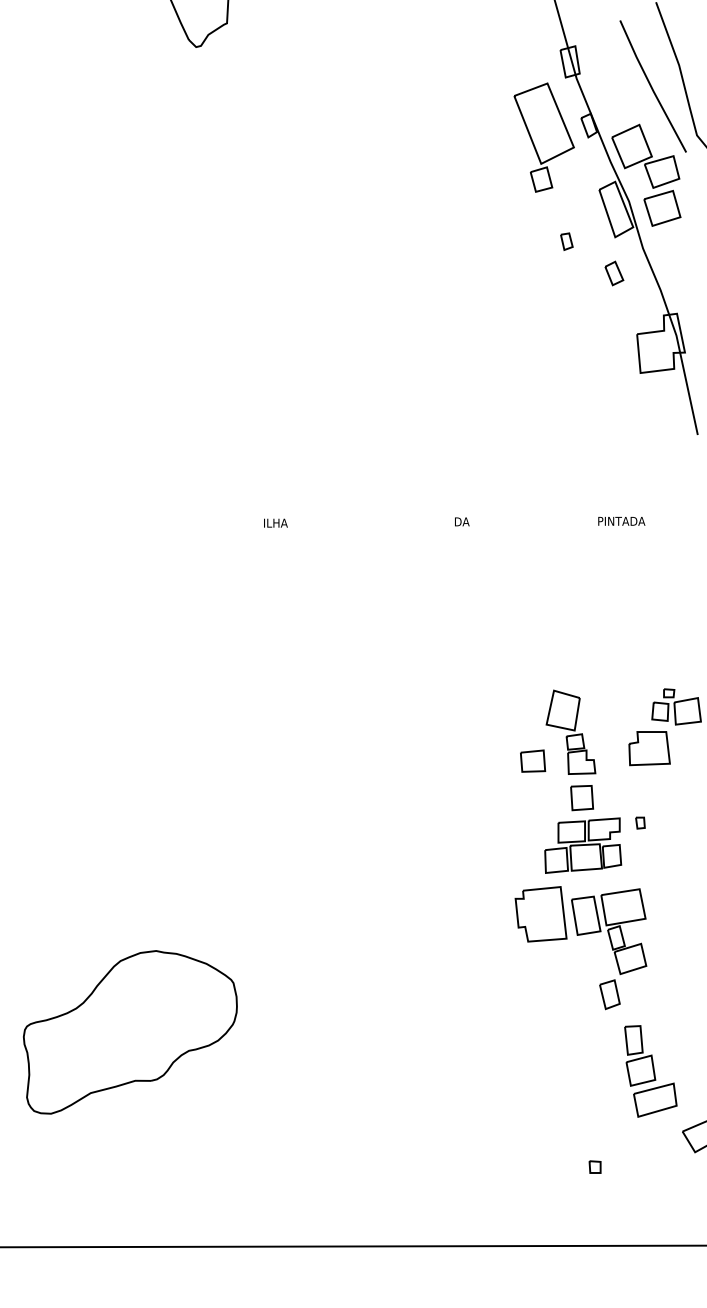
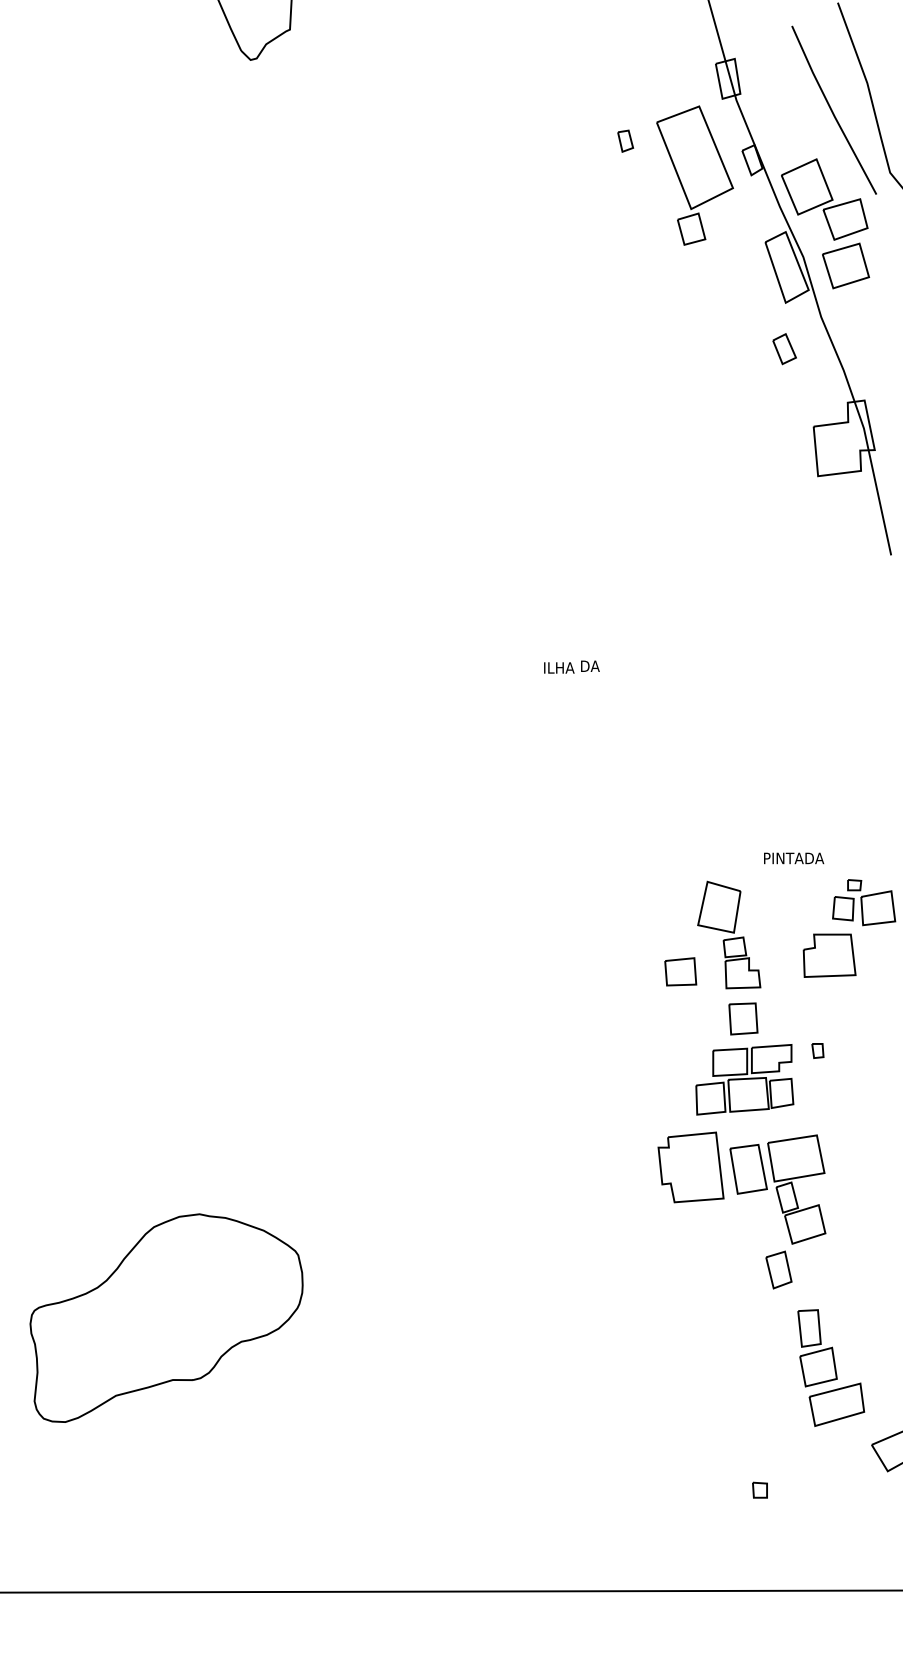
part: (566, 241) -> (625, 140), moved
text: (621, 521) -> (793, 858), moved
text: (275, 522) -> (558, 667), moved

